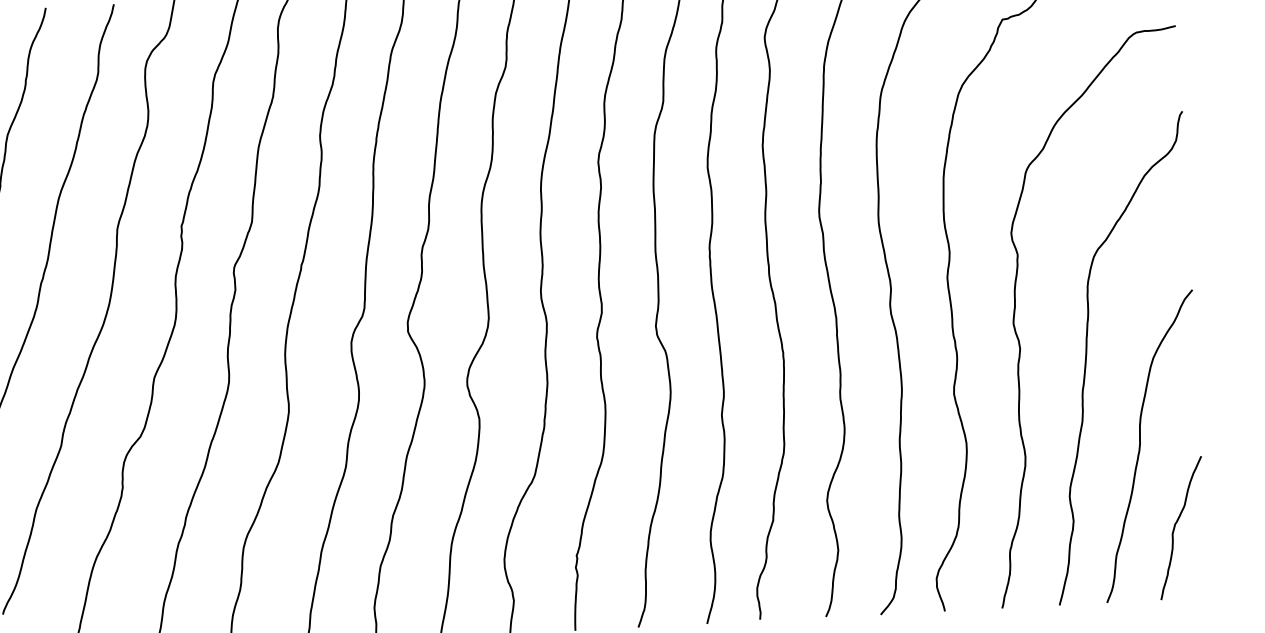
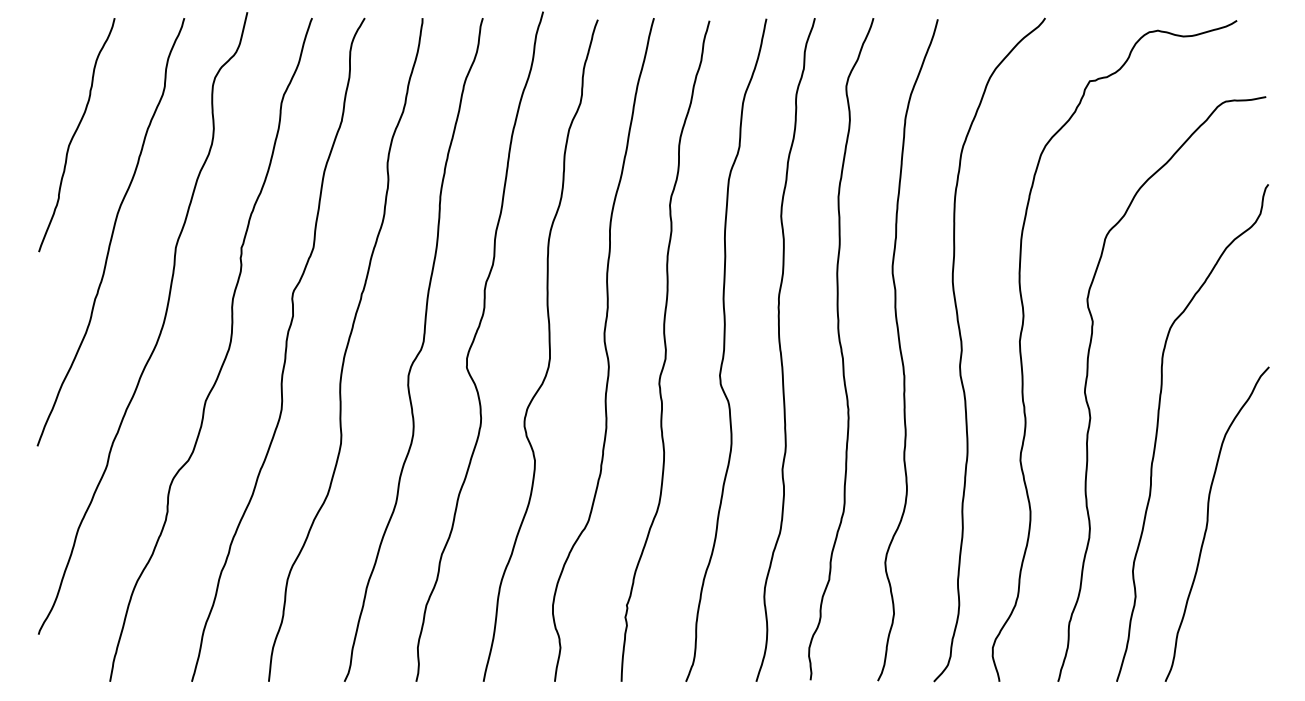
curve: (1175, 526) -> (1239, 607), removed

